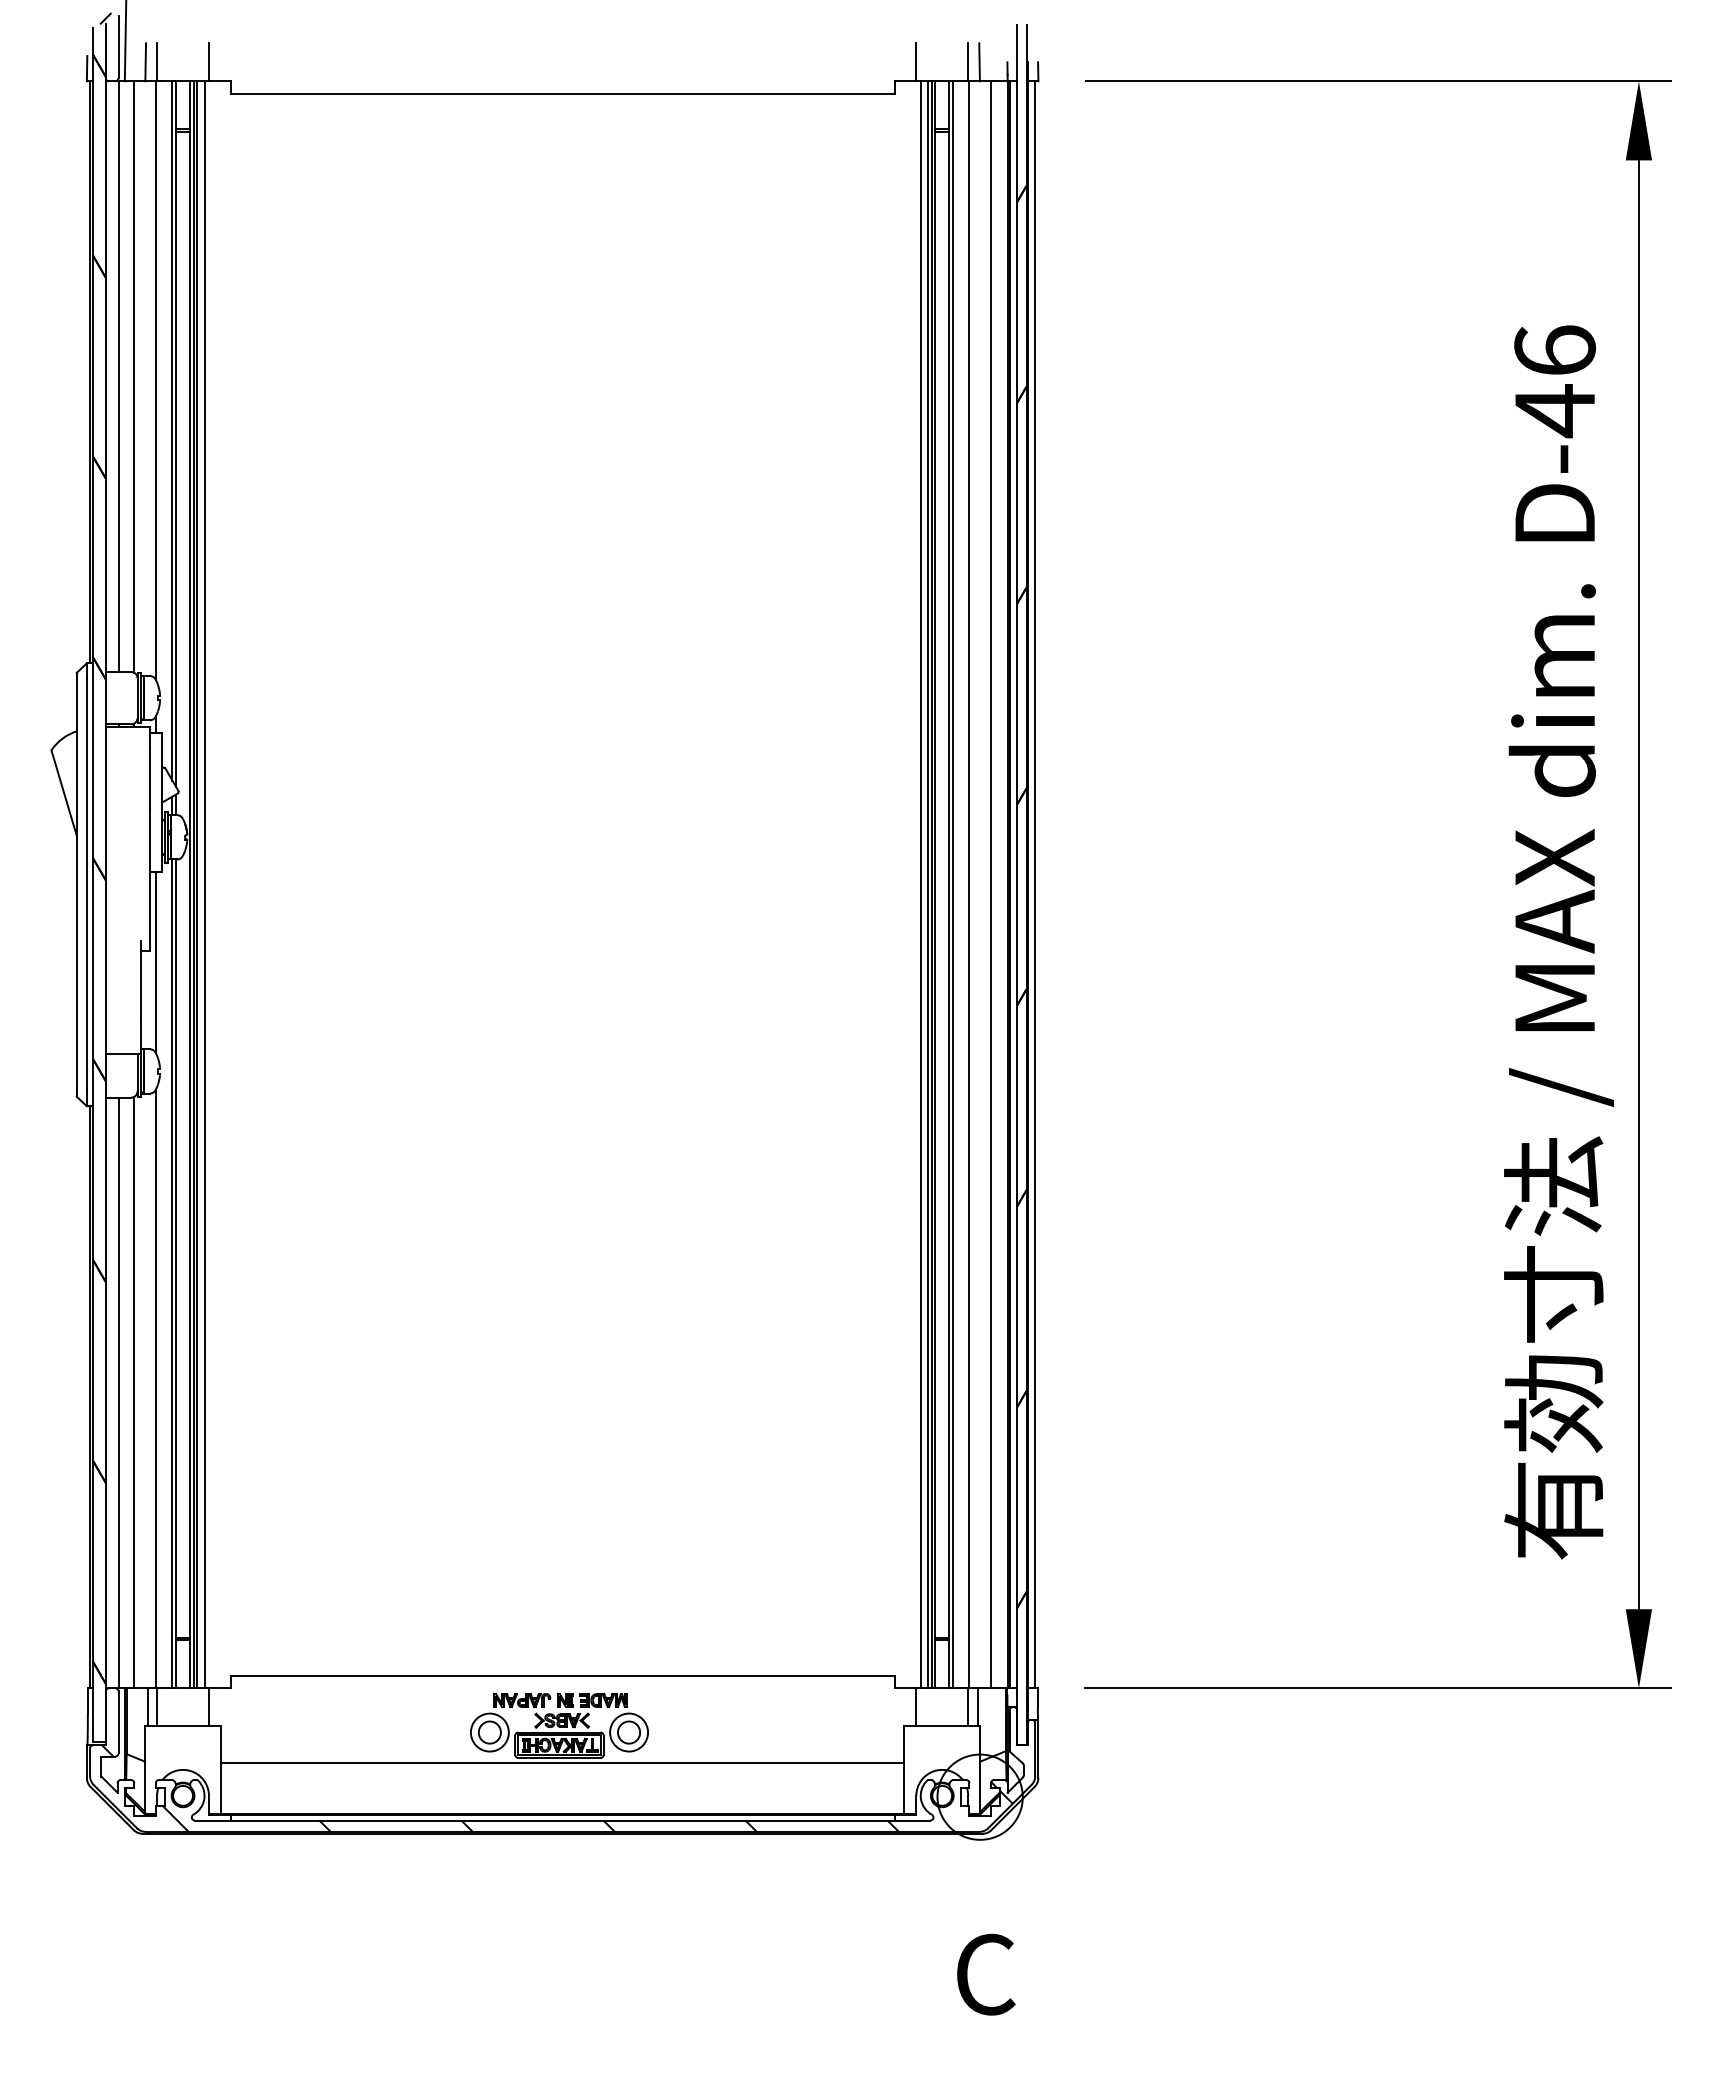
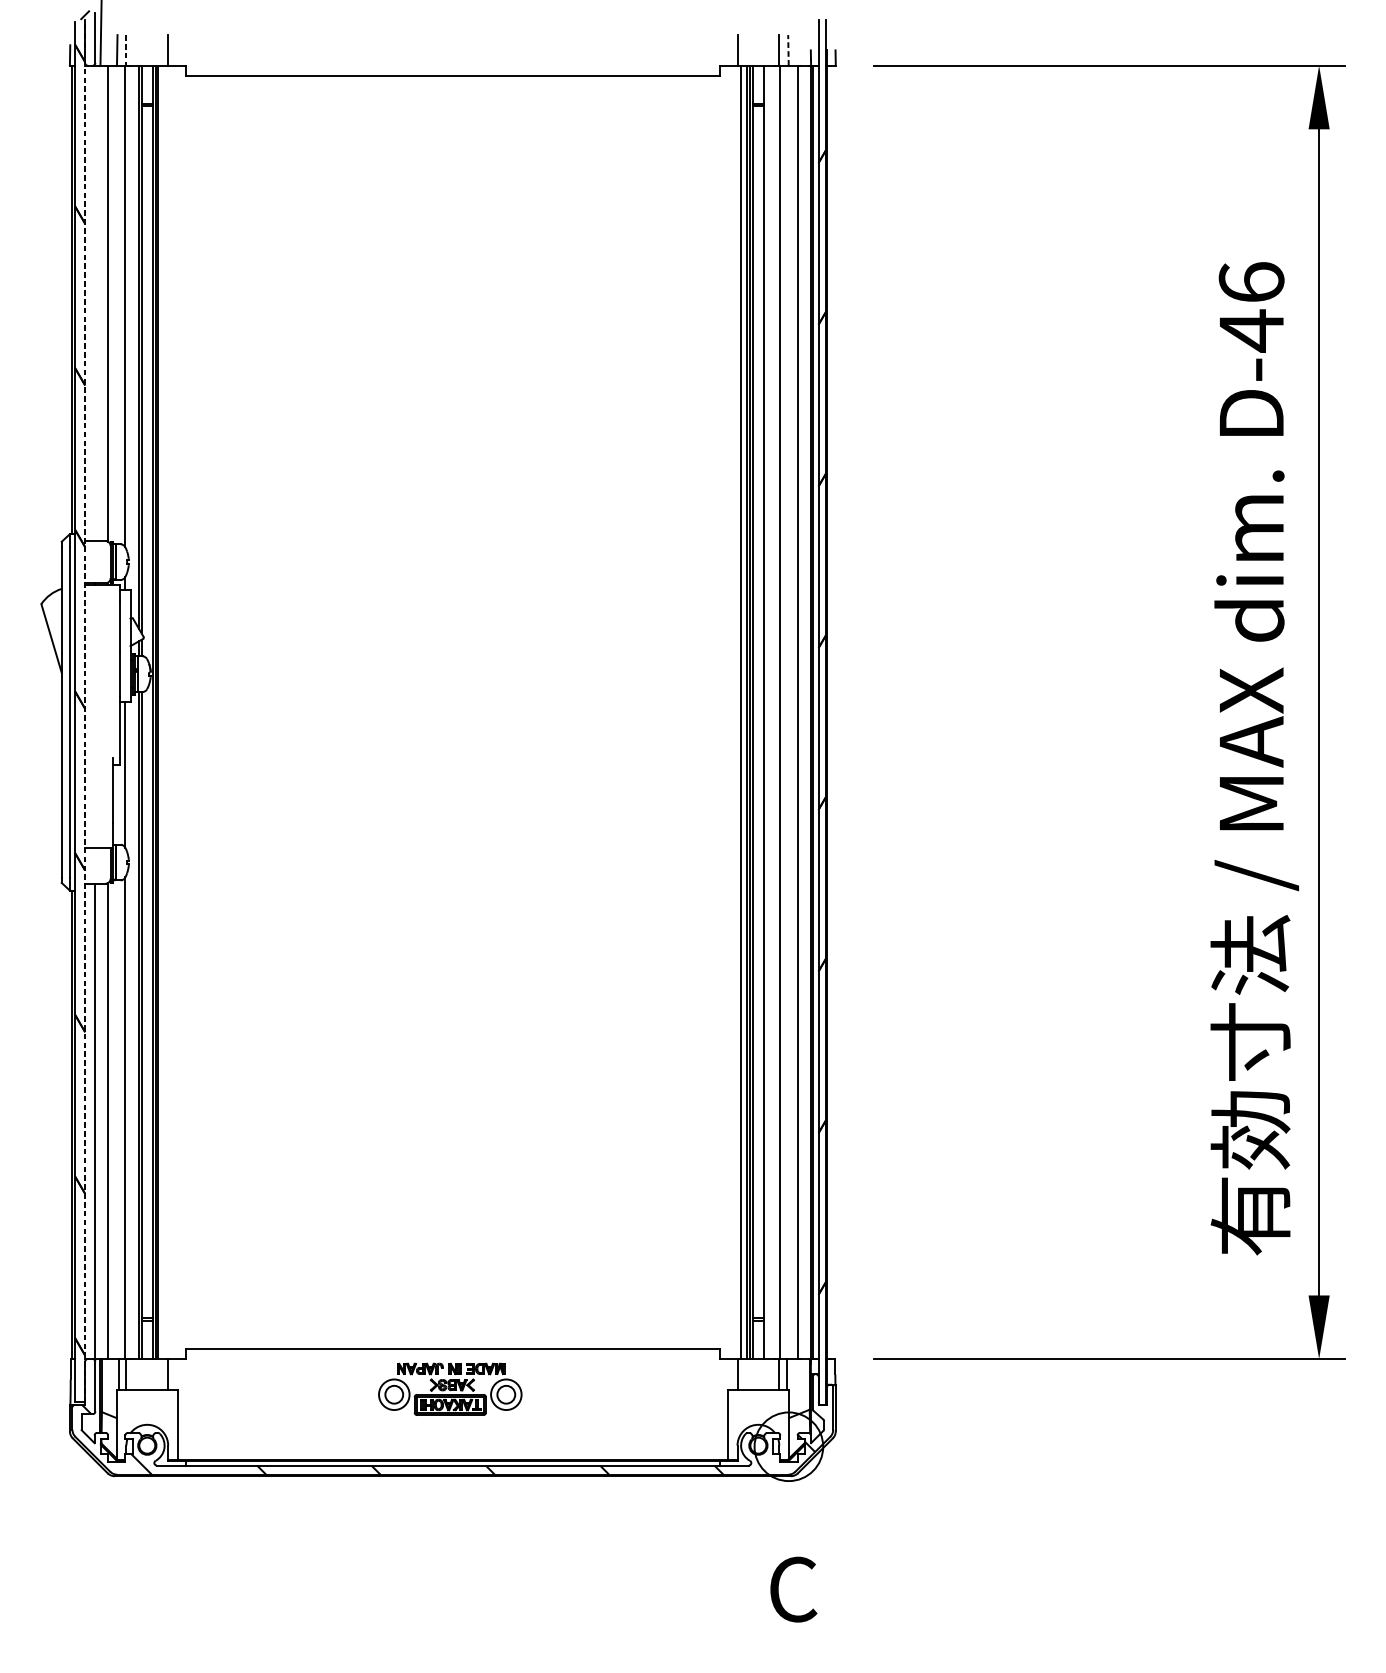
line: (157, 62) -> (126, 50), solid -> dashed
line: (979, 62) -> (788, 50), solid -> dashed
line: (118, 376) -> (95, 303), removed
line: (105, 884) -> (84, 712), solid -> dashed
line: (204, 884) -> (164, 712), removed
line: (952, 884) -> (766, 712), removed
line: (1035, 884) -> (833, 712), removed
line: (562, 1762) -> (452, 1418), removed

